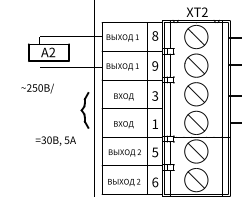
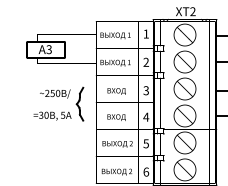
text: (155, 35) -> (146, 33), 8 -> 1
text: (52, 52) -> (49, 49), A2 -> A3
text: (155, 65) -> (146, 61), 9 -> 2
text: (37, 88) -> (55, 93), moved
text: (155, 123) -> (146, 116), 1 -> 4
text: (55, 140) -> (52, 115), moved

